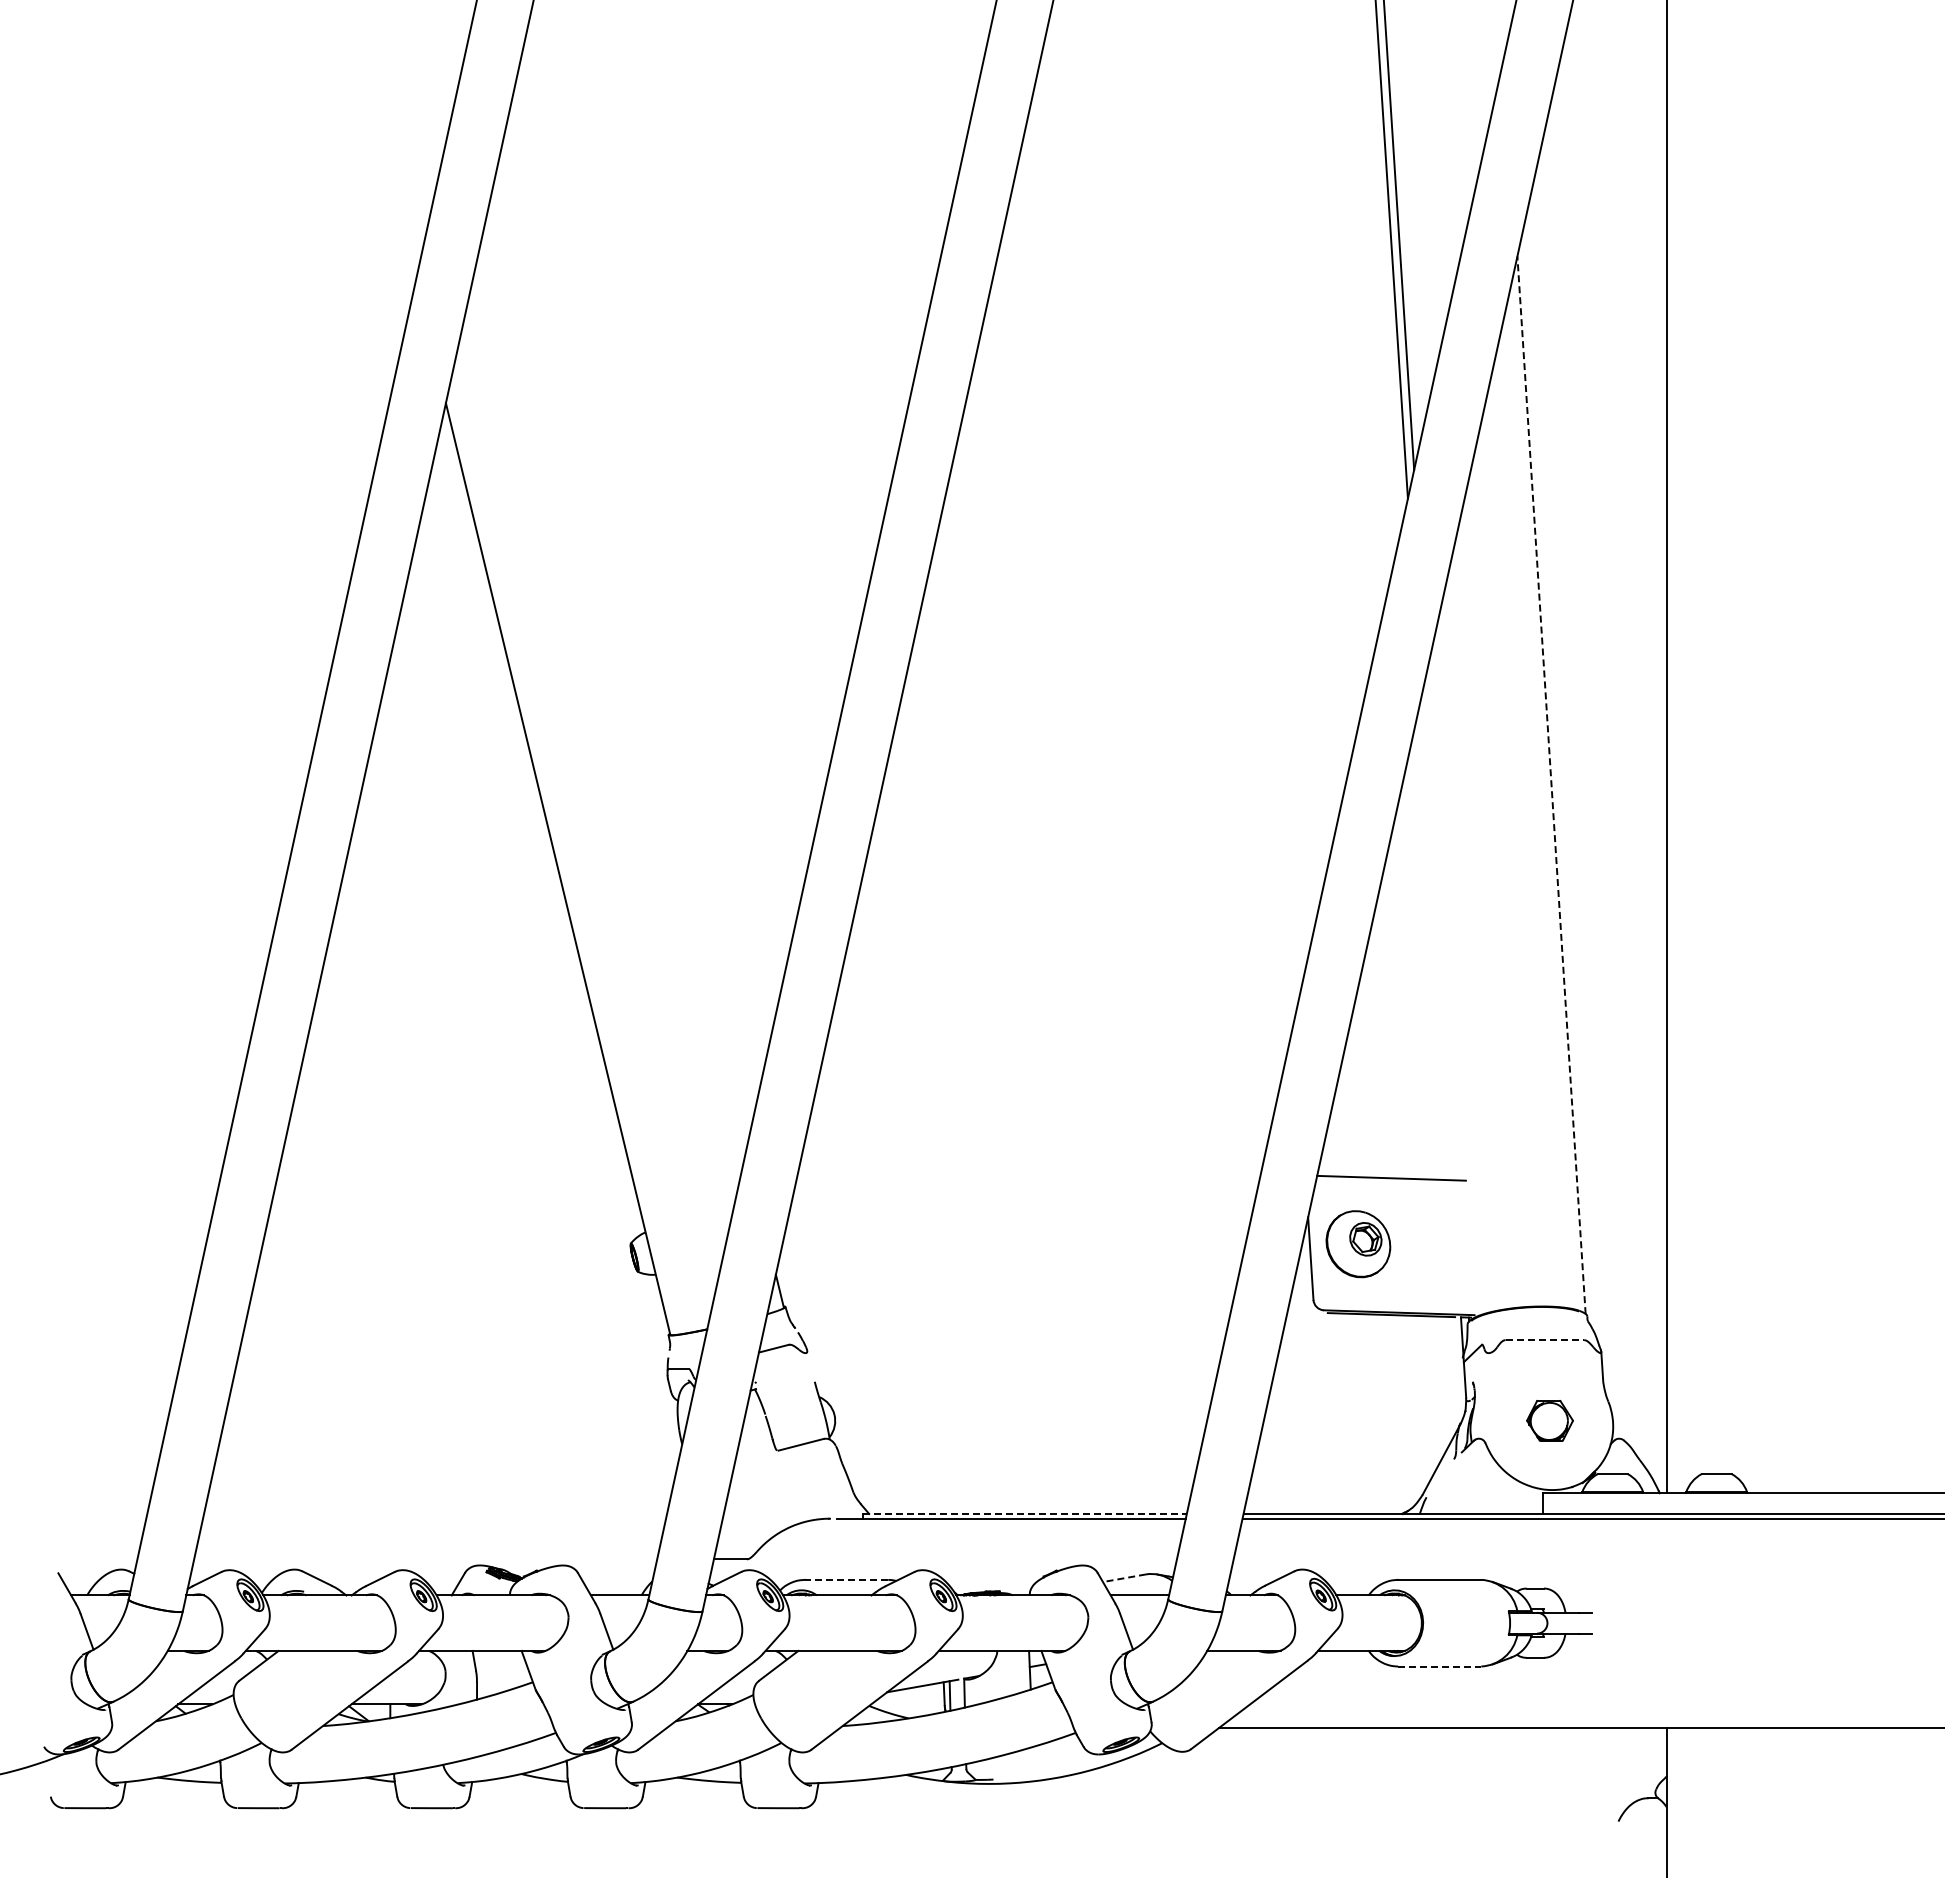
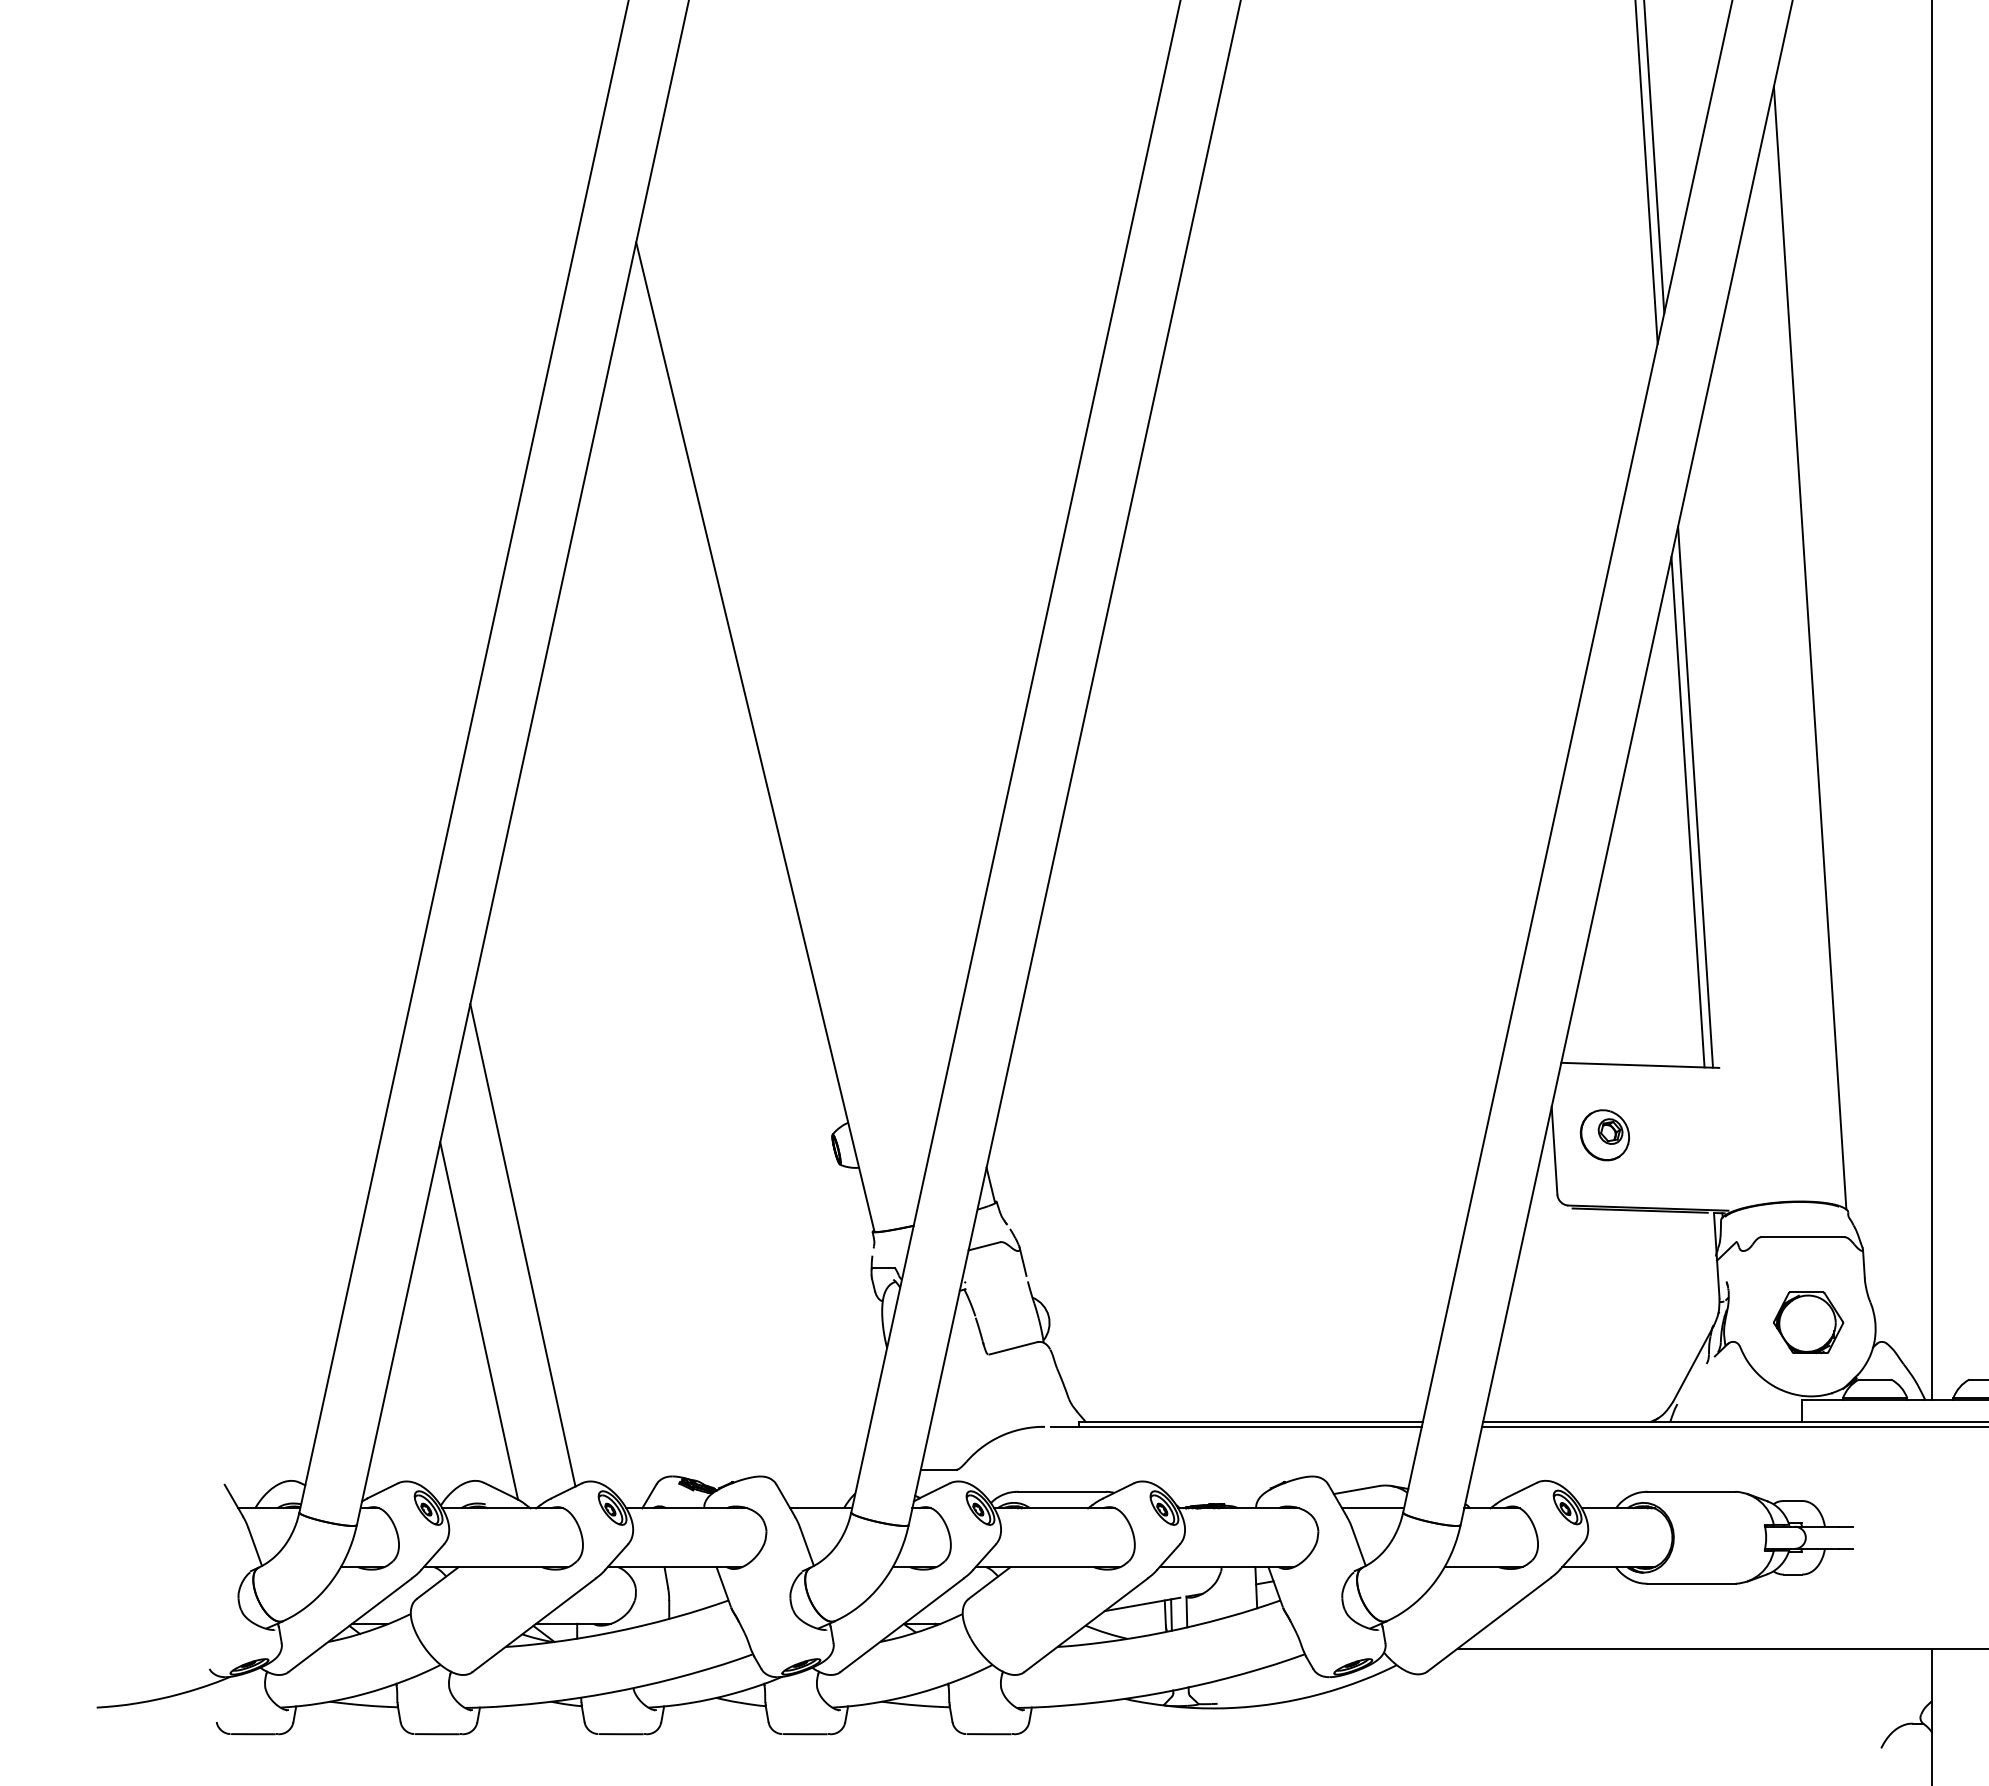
line: (1551, 785) -> (1810, 648), dashed -> solid
line: (1443, 925) -> (1695, 796), added
line: (1436, 939) -> (1688, 811), added
part: (1357, 1243) -> (1604, 1134), size x0.71
line: (1545, 1340) -> (1803, 1237), dashed -> solid
line: (338, 1347) -> (522, 1245), added
line: (810, 1363) -> (1023, 1262), added
line: (297, 1418) -> (478, 1320), added
part: (1549, 1420) -> (1807, 1322), size x1.43
line: (1024, 1514) -> (1250, 1422), dashed -> solid
line: (1124, 1578) -> (1356, 1490), dashed -> solid
line: (846, 1579) -> (1061, 1491), dashed -> solid
line: (1439, 1666) -> (1691, 1583), dashed -> solid

